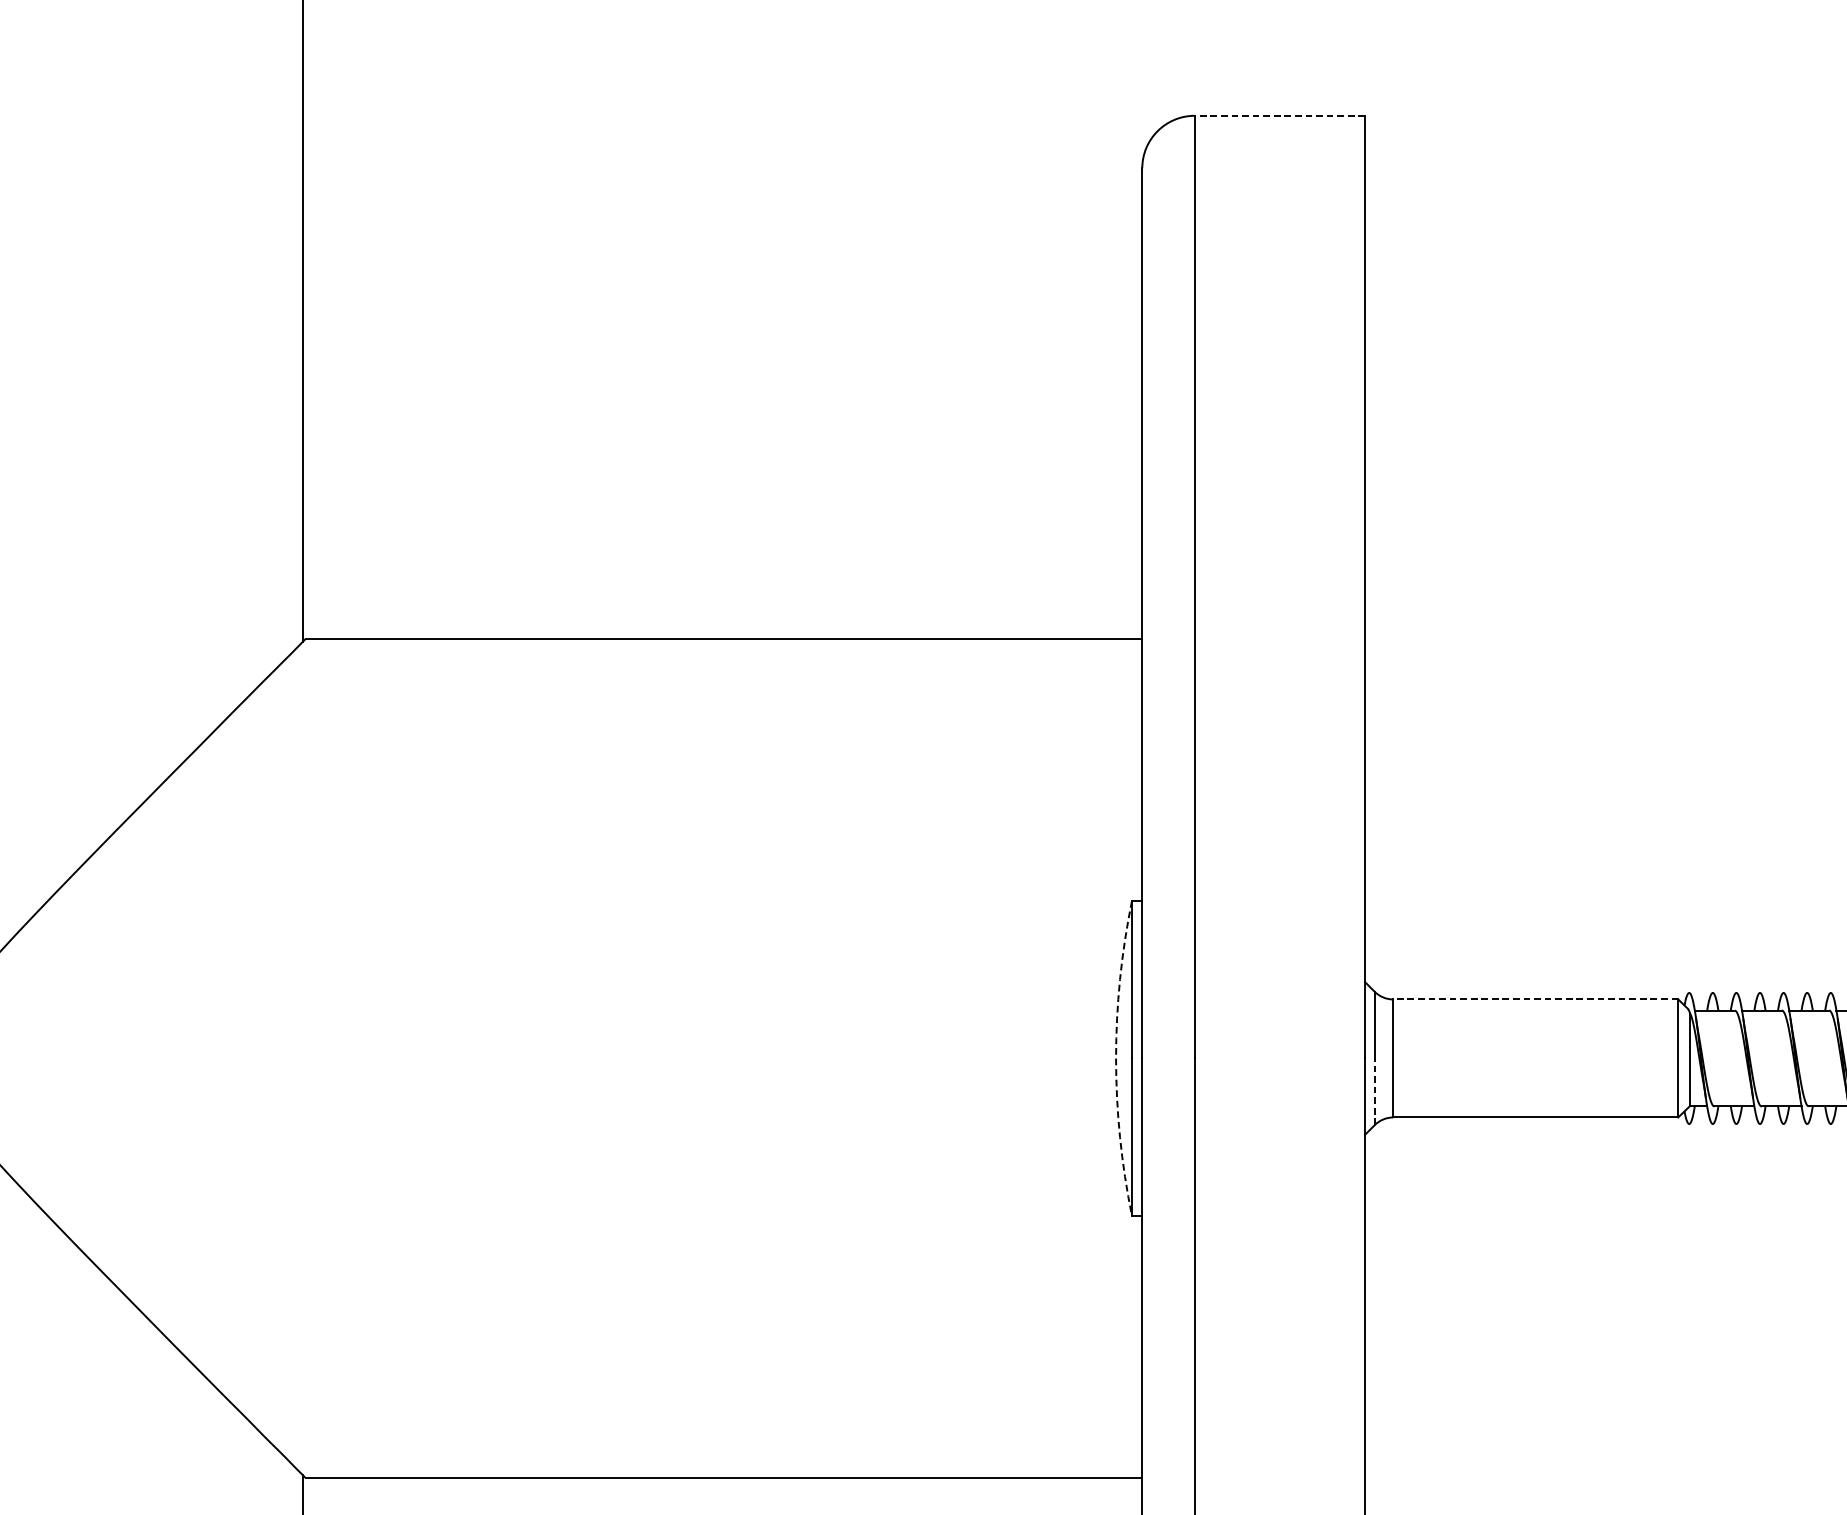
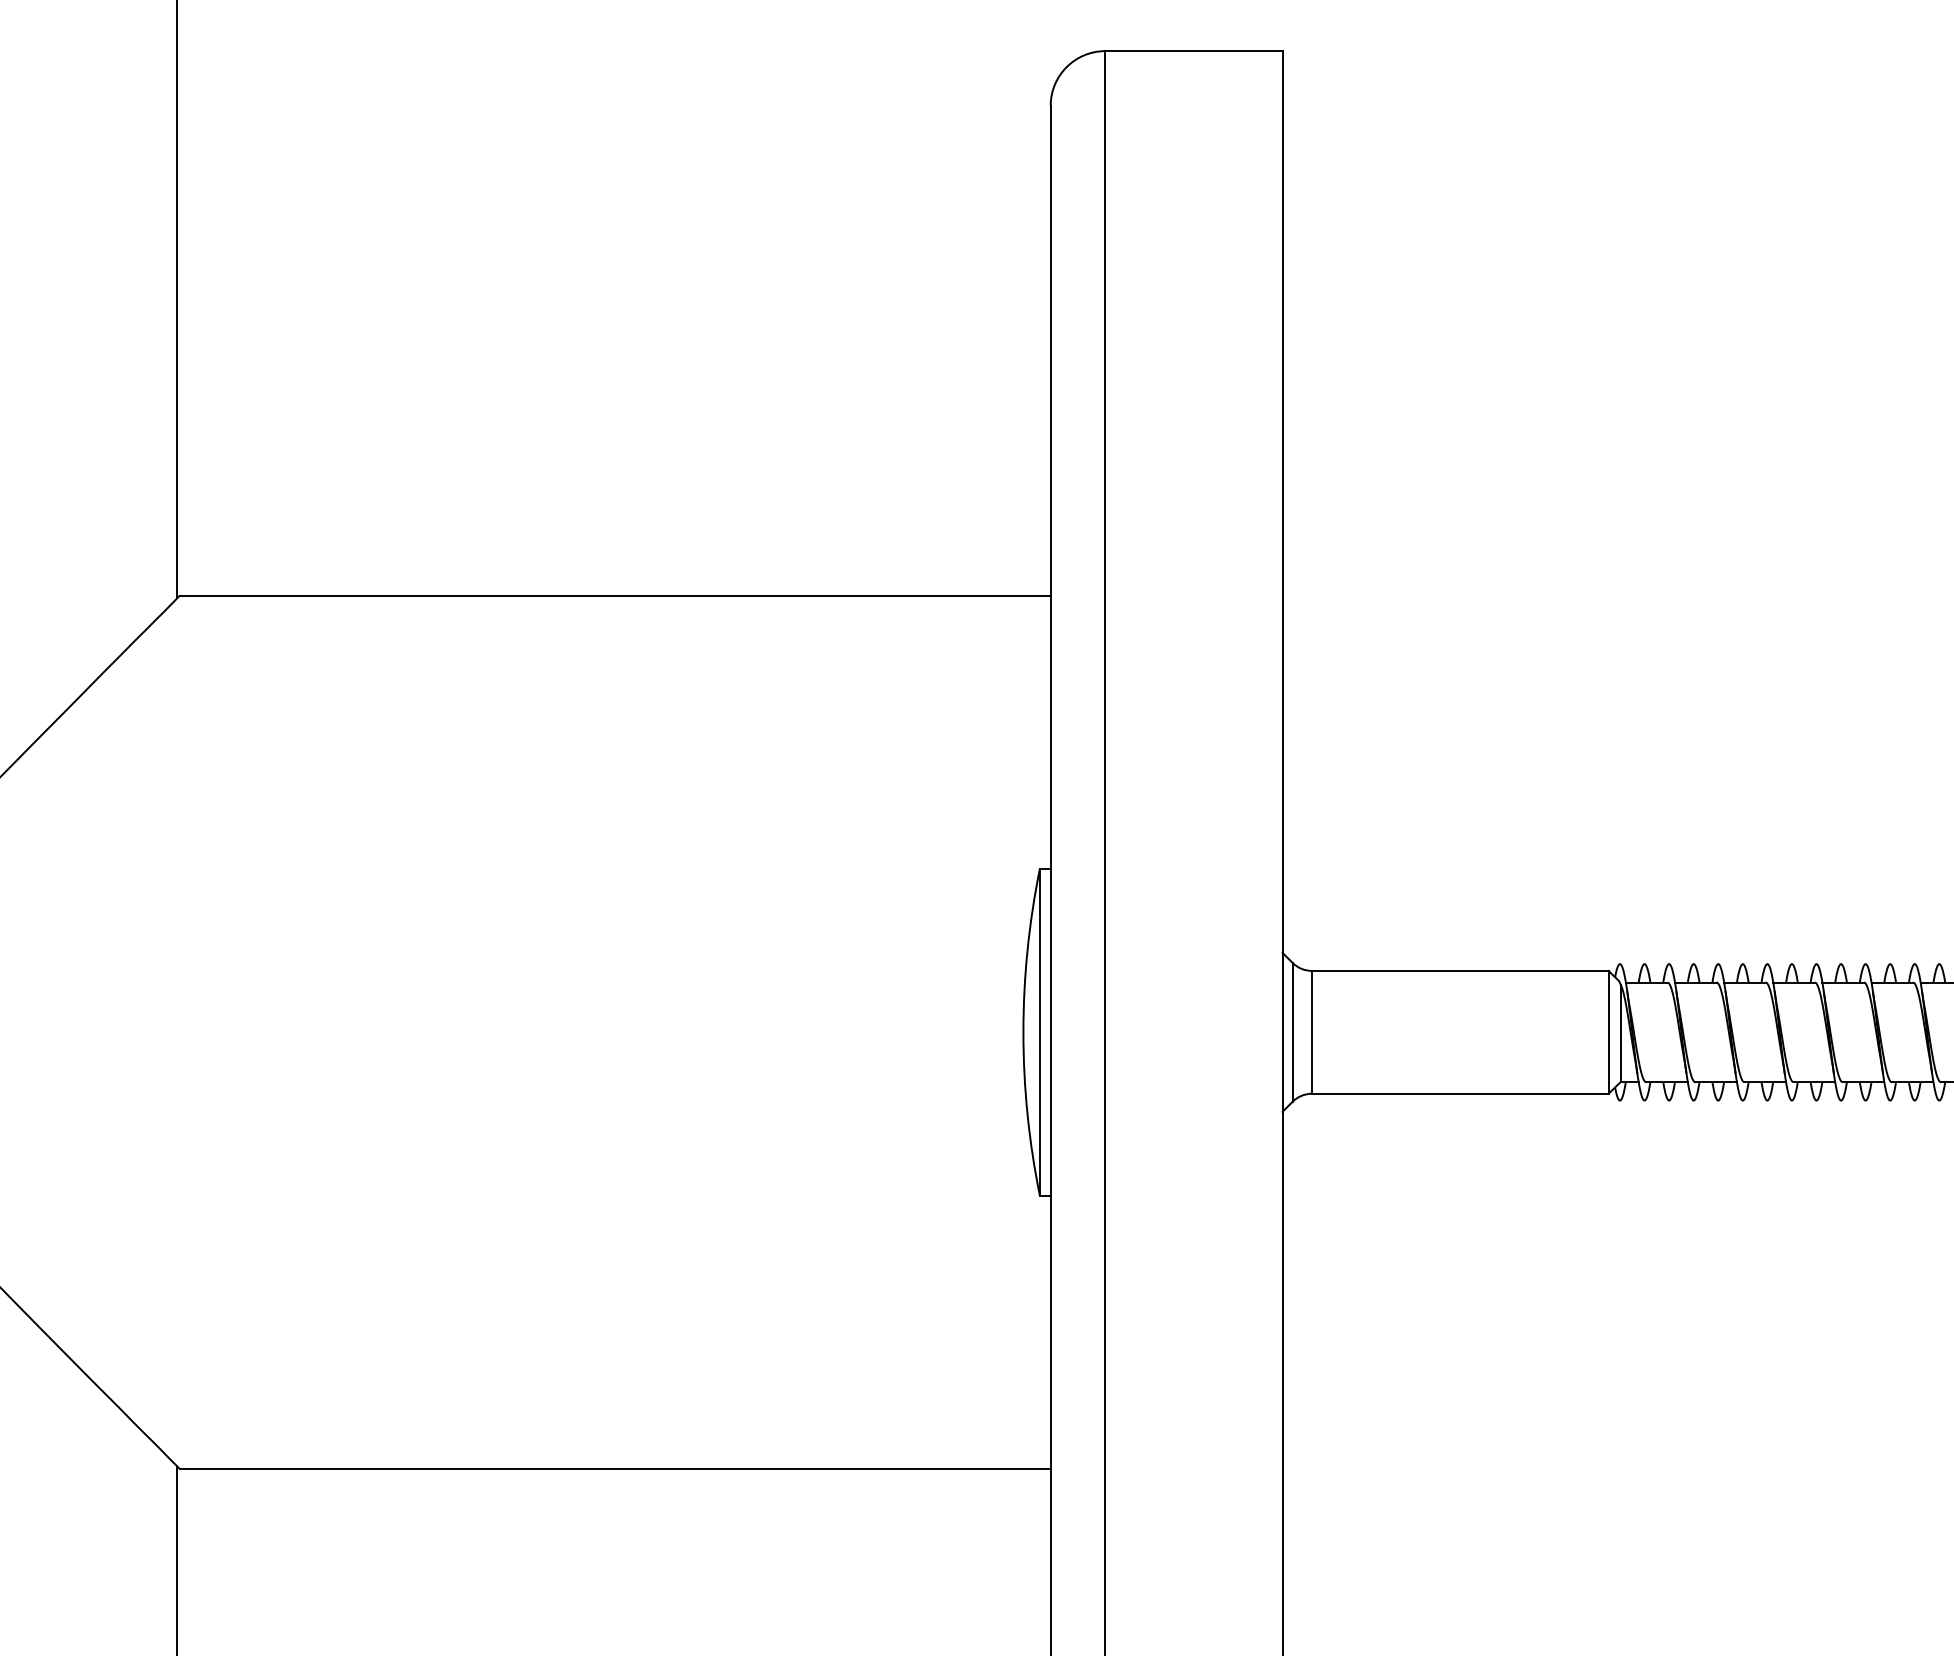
line: (1279, 116) -> (1193, 51), dashed -> solid
line: (1535, 999) -> (1459, 970), dashed -> solid
arc: (1116, 1058) -> (1023, 1032), dashed -> solid
line: (1374, 1092) -> (1292, 1067), dashed -> solid

